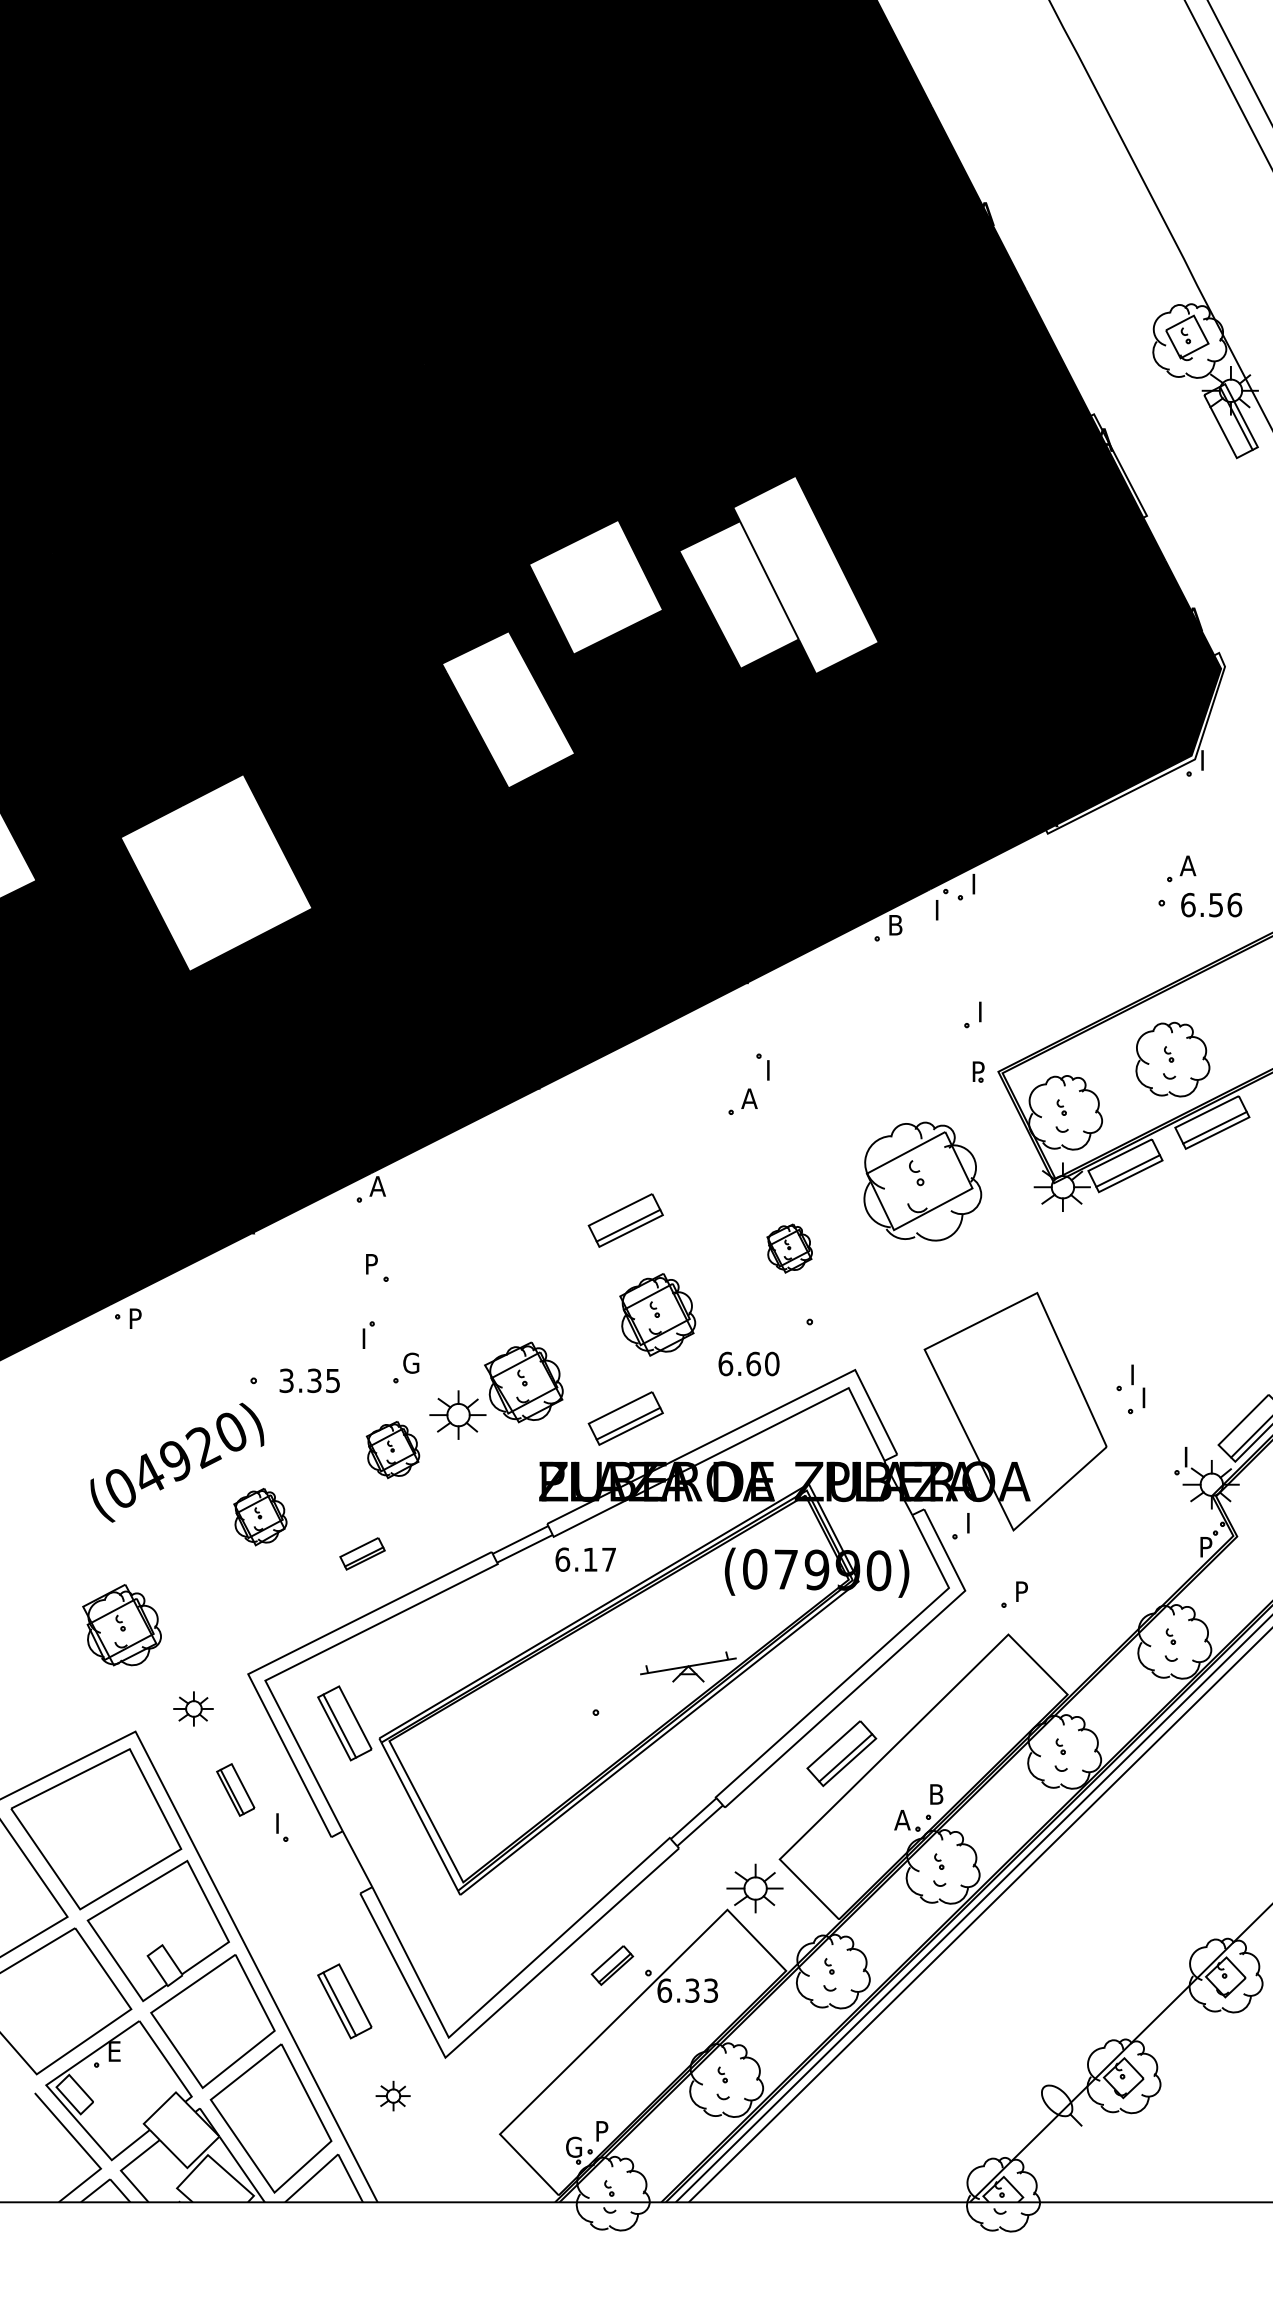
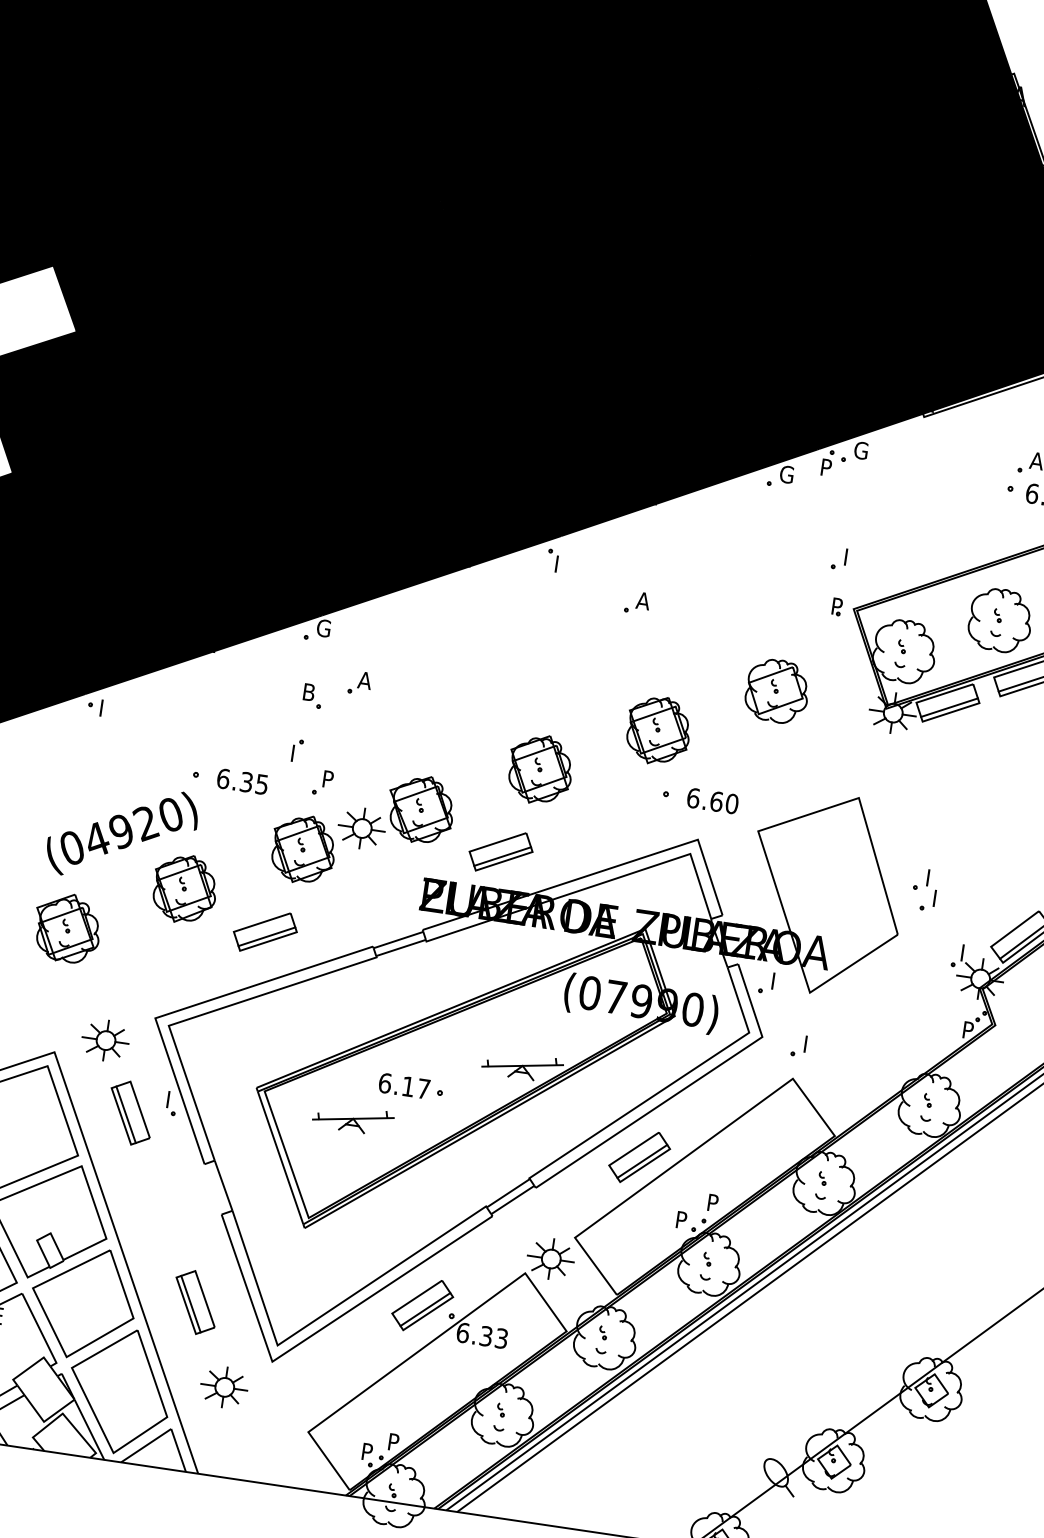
fill: (778, 574) -> (731, 168), added
fill: (595, 586) -> (578, 155), added
fill: (508, 709) -> (490, 247), added
fill: (216, 872) -> (227, 347), added
text: (979, 883) -> (861, 450), I -> G
text: (942, 906) -> (827, 464), I -> P
text: (896, 924) -> (787, 474), B -> G
part: (762, 1066) -> (552, 560), moved
part: (922, 1181) -> (777, 691), size x0.62
text: (377, 1185) -> (323, 627), A -> G
part: (625, 1220) -> (525, 687), removed
part: (430, 1244) -> (359, 683), added
part: (789, 1248) -> (658, 730), size x1.67
text: (373, 1264) -> (309, 692), P -> B
text: (136, 1314) -> (106, 705), P -> I
text: (411, 1362) -> (329, 778), G -> P
text: (748, 1363) -> (712, 800), moved
text: (286, 1380) -> (223, 778), 3.35 -> 6.35
part: (392, 1449) -> (303, 849), size x1.43
part: (260, 1516) -> (184, 888), size x1.43
part: (362, 1553) -> (265, 931), size x1.67
text: (585, 1559) -> (404, 1085), moved
text: (1022, 1587) -> (810, 1041), P -> I
part: (121, 1625) -> (66, 928), moved
part: (193, 1708) -> (105, 1040), size x1.43
part: (344, 1723) -> (229, 1071), removed
part: (498, 1758) -> (353, 1119), added
part: (235, 1789) -> (130, 1112), size x1.43
text: (937, 1794) -> (714, 1203), B -> P
text: (902, 1820) -> (681, 1220), A -> P
part: (282, 1827) -> (171, 1103), moved
part: (612, 1965) -> (422, 1305), size x1.67
part: (392, 2095) -> (223, 1386), size x1.67
text: (574, 2146) -> (368, 1451), G -> P

